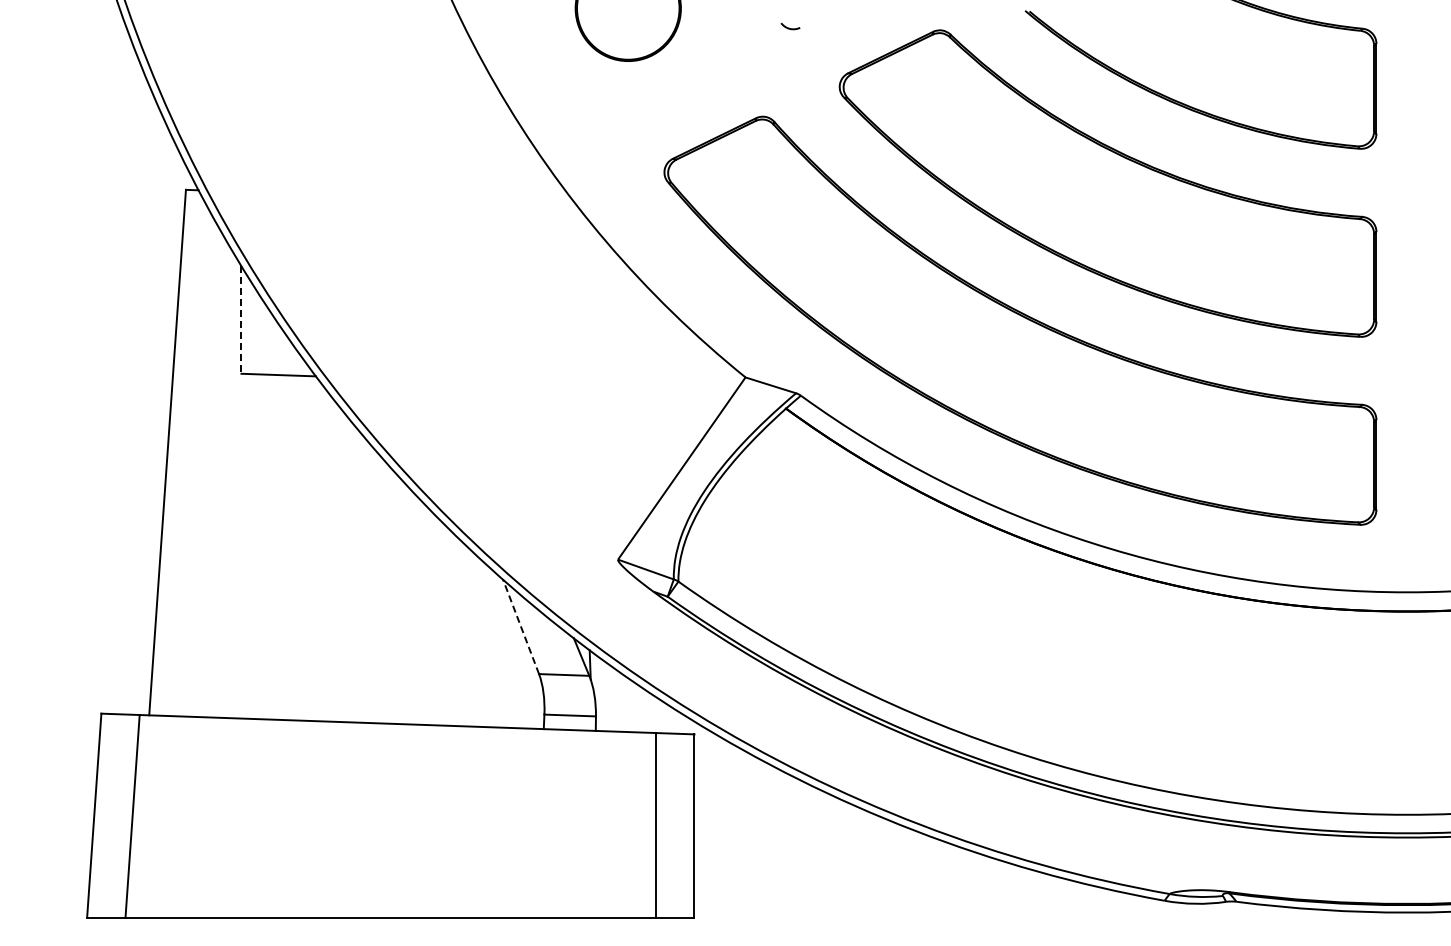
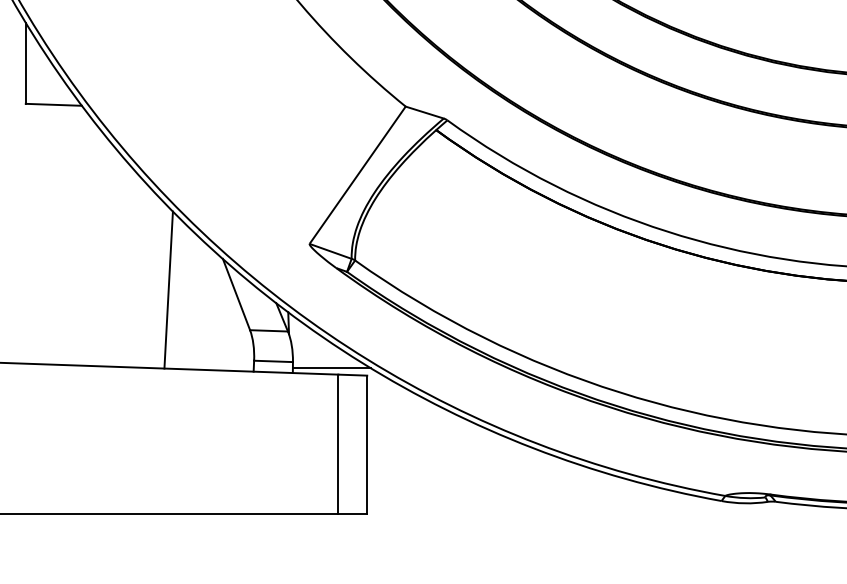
line: (241, 320) -> (25, 63), dashed -> solid
line: (430, 620) -> (168, 289), added
line: (521, 626) -> (236, 294), dashed -> solid
line: (647, 724) -> (331, 368), added

